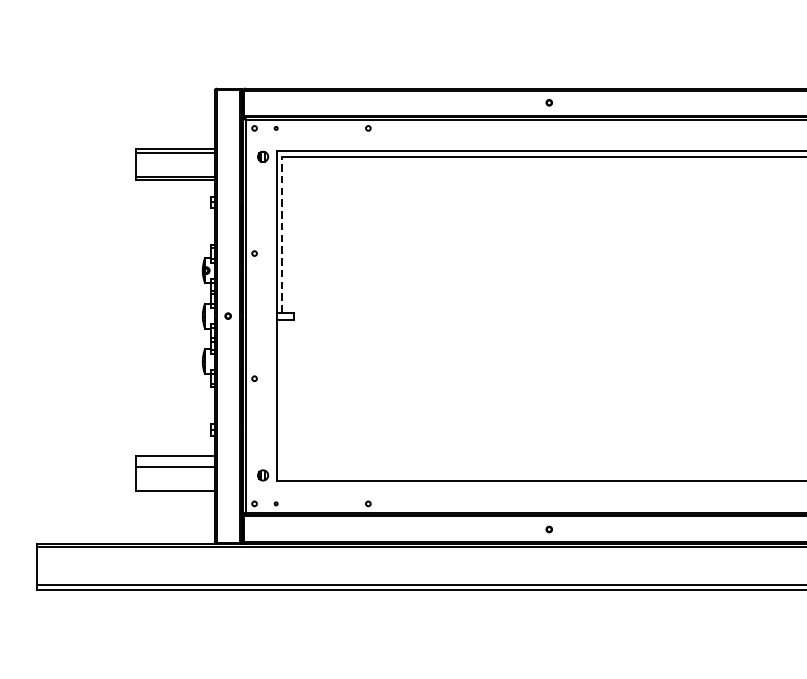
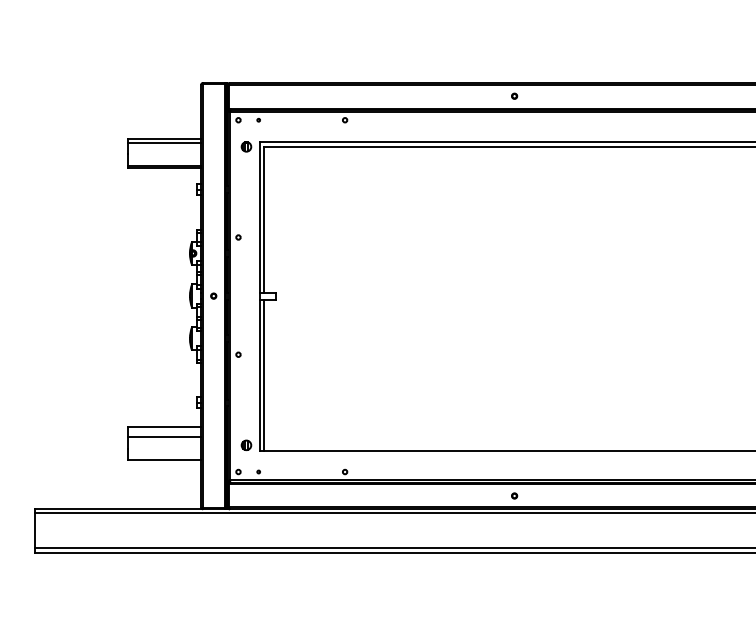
line: (282, 234) -> (264, 219), dashed -> solid
line: (282, 399) -> (264, 374), added

